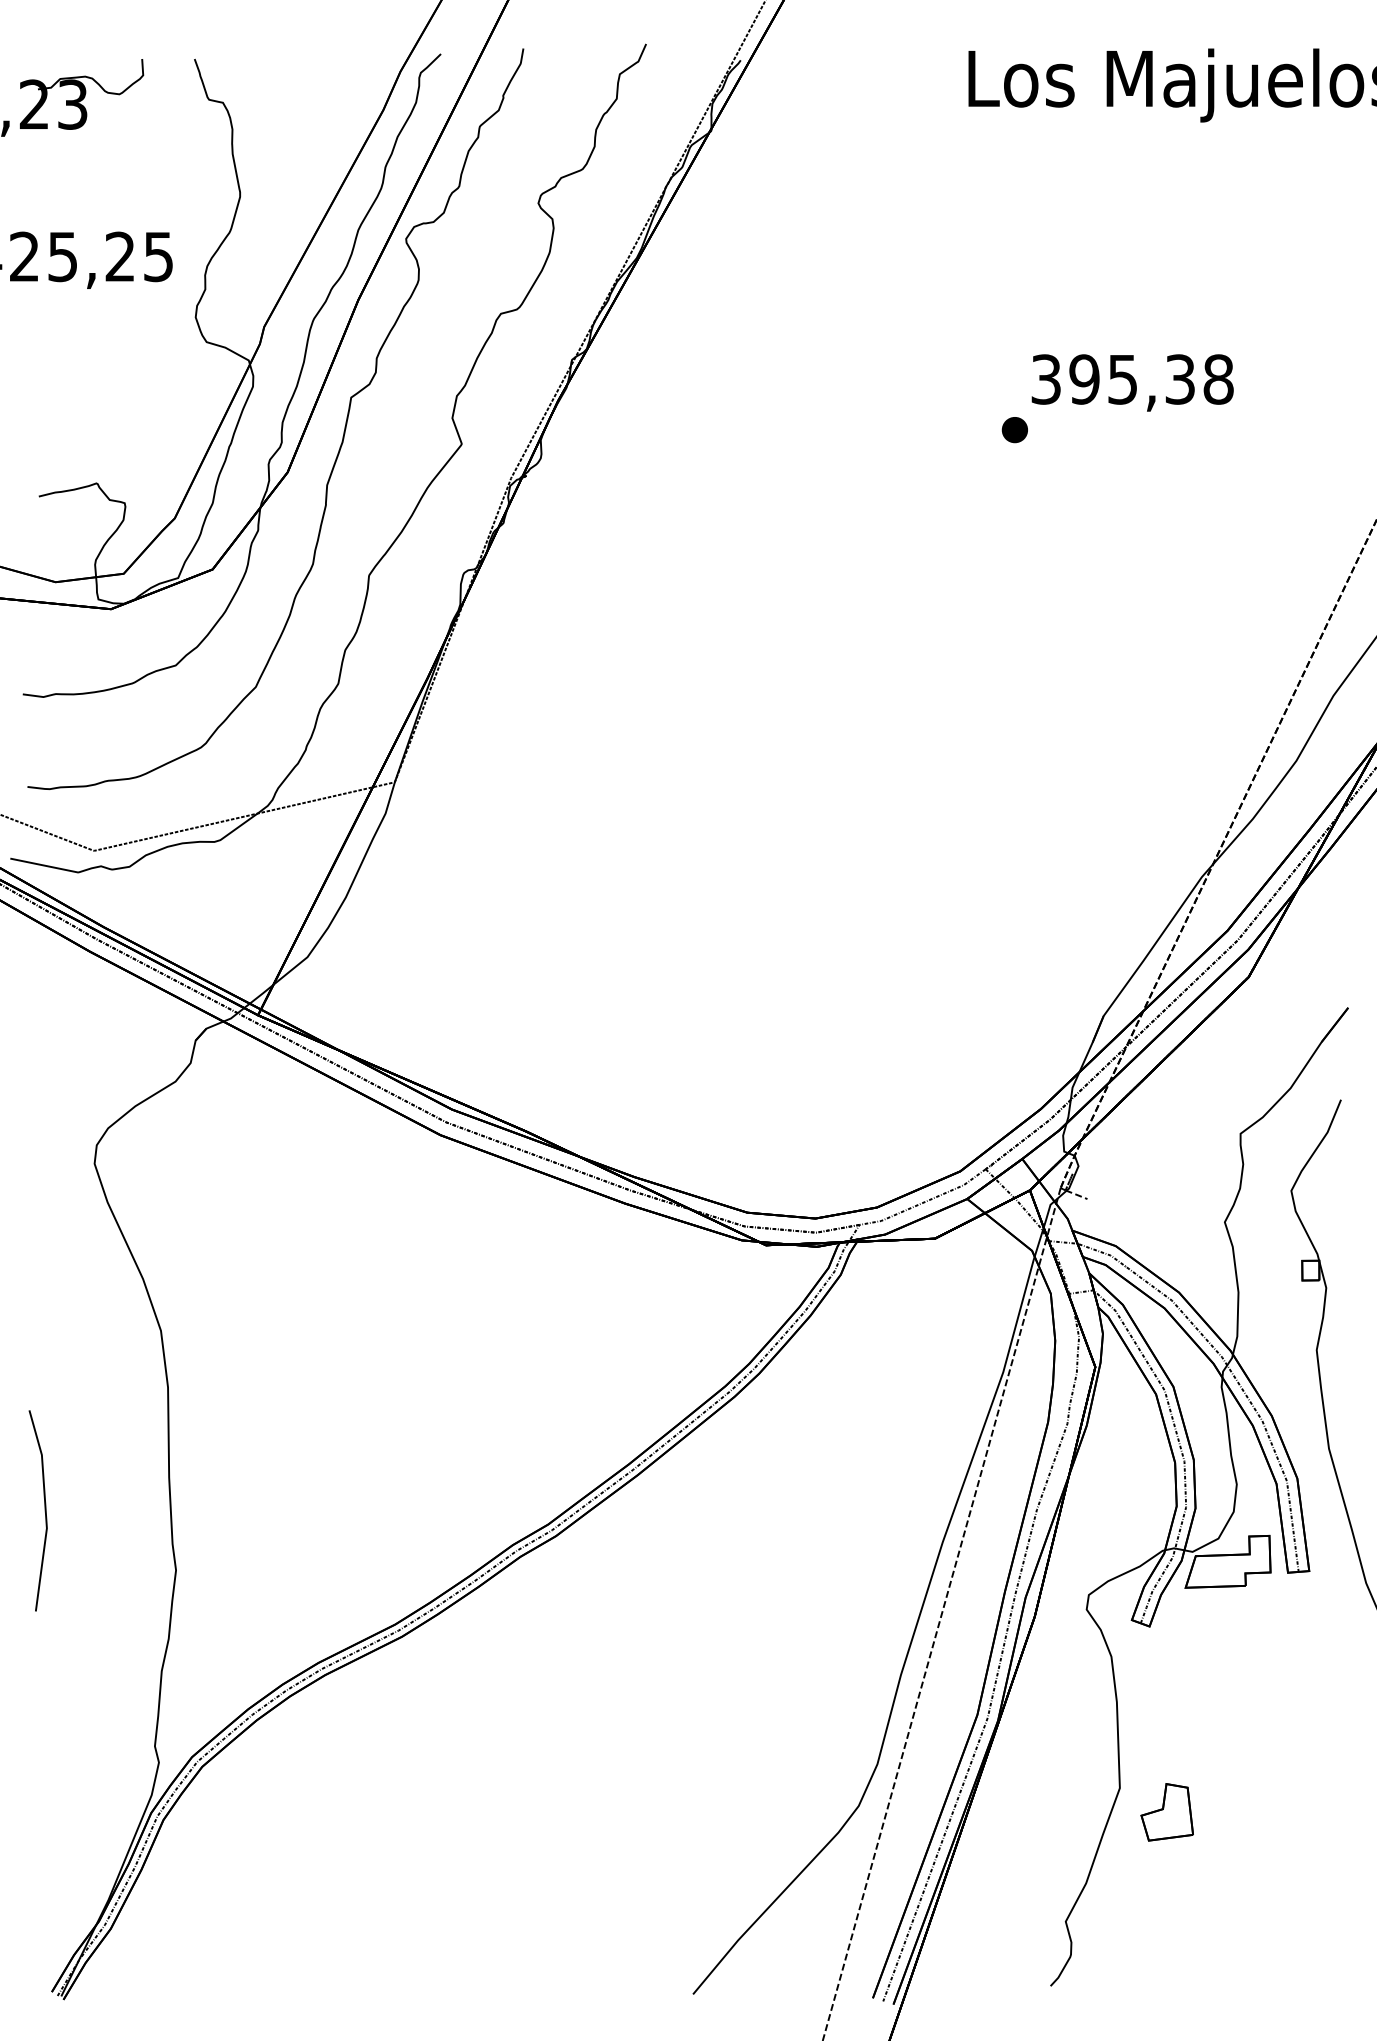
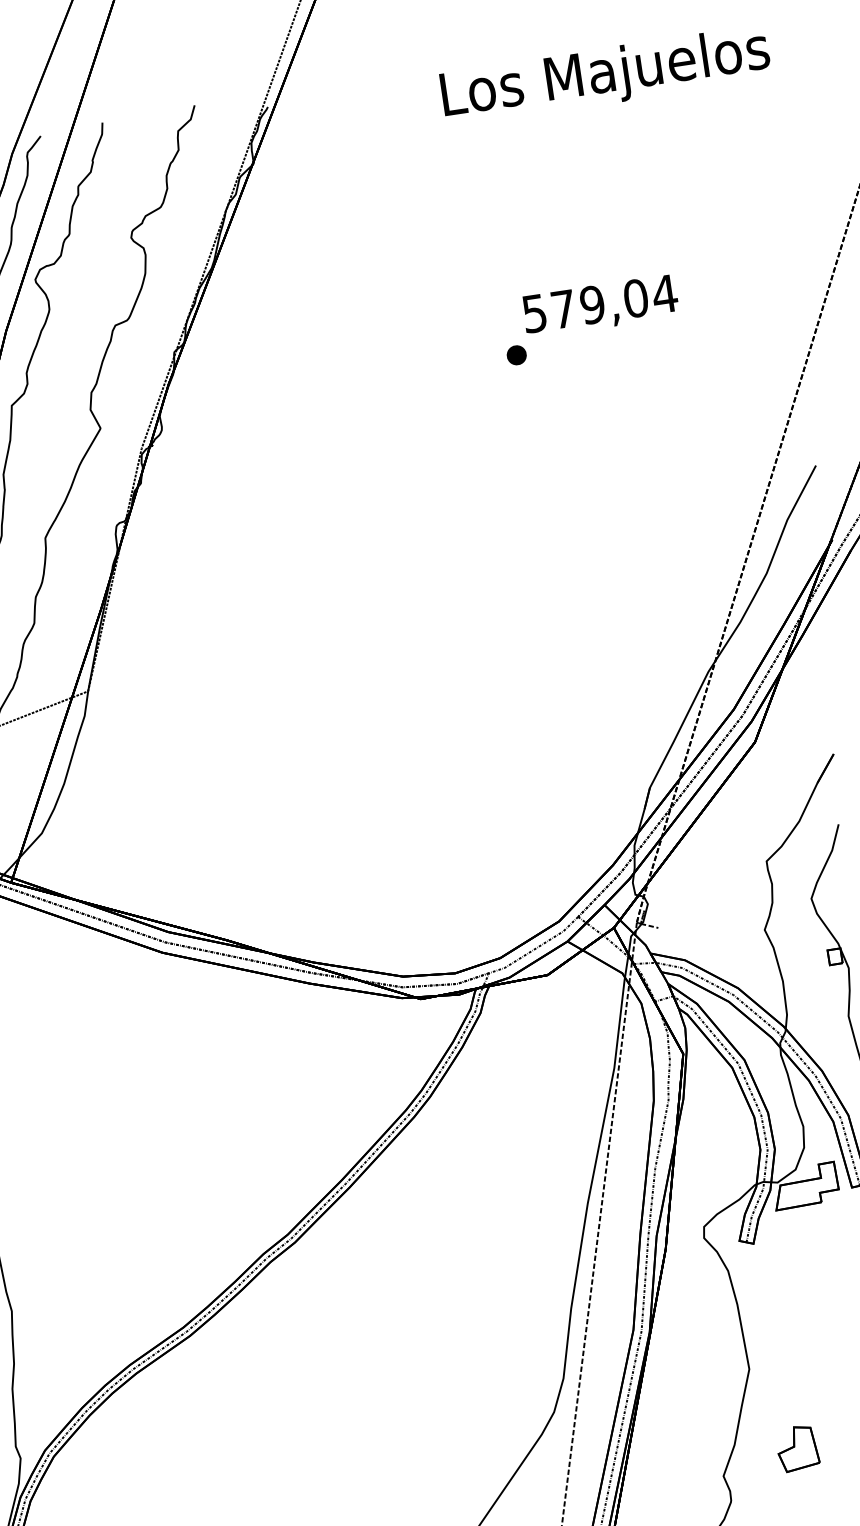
text: (1133, 379) -> (600, 303), 395,38 -> 579,04
part: (1166, 1812) -> (797, 1448), moved

